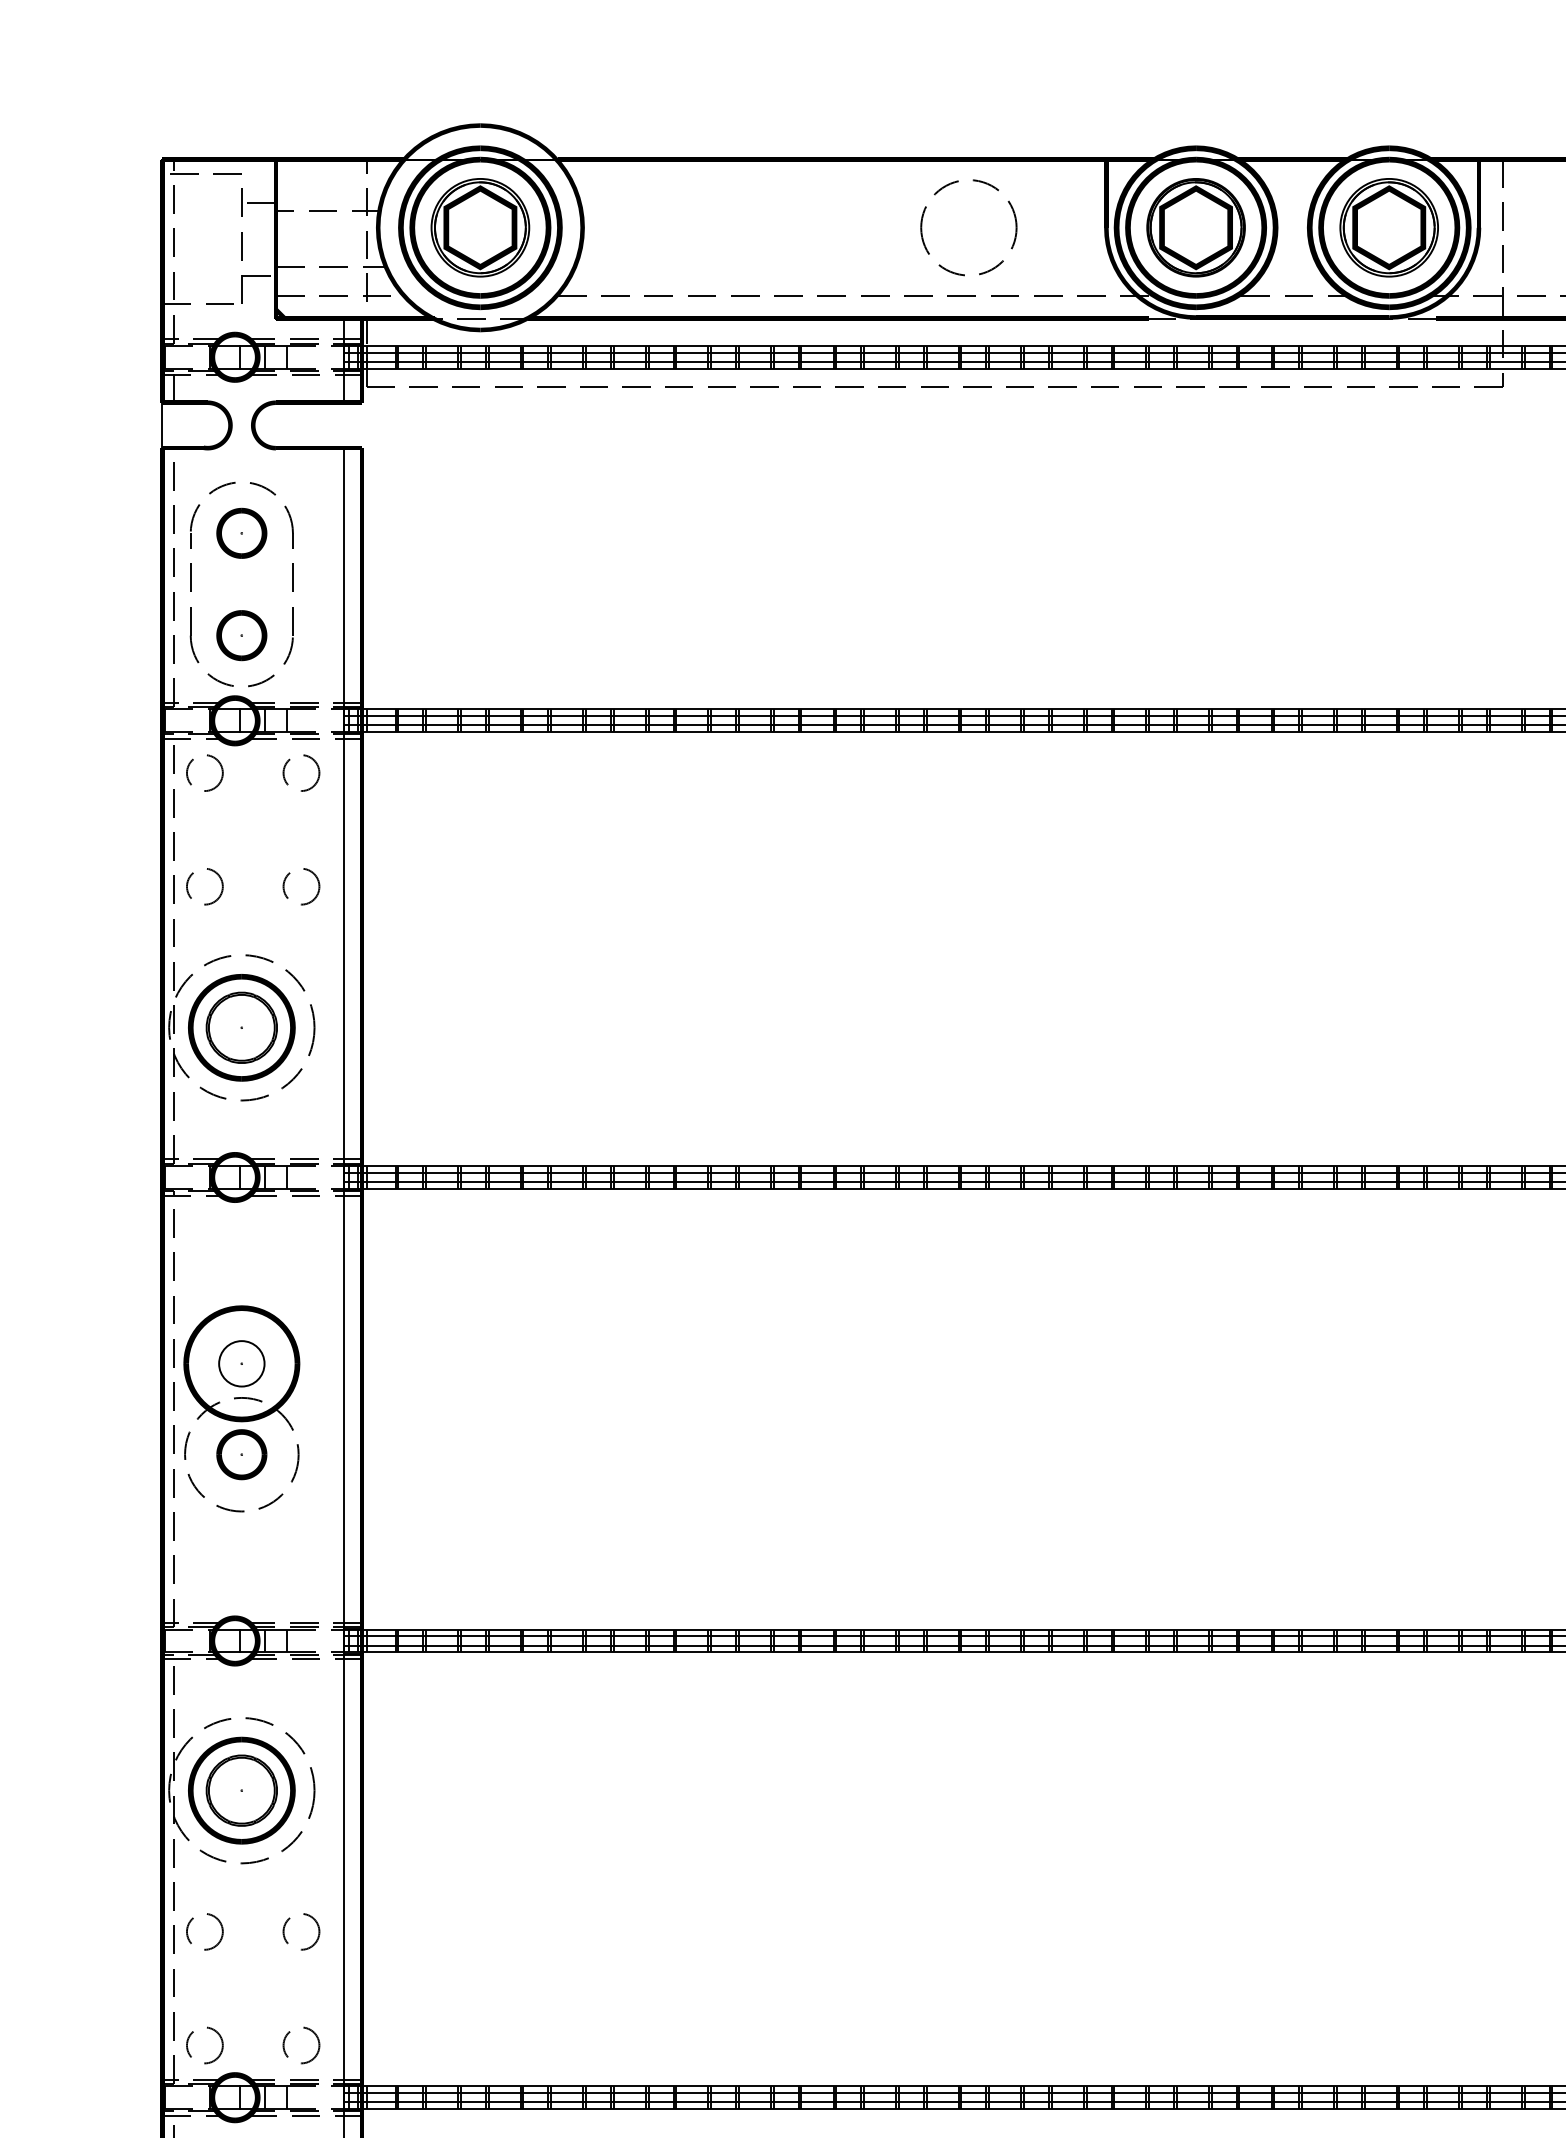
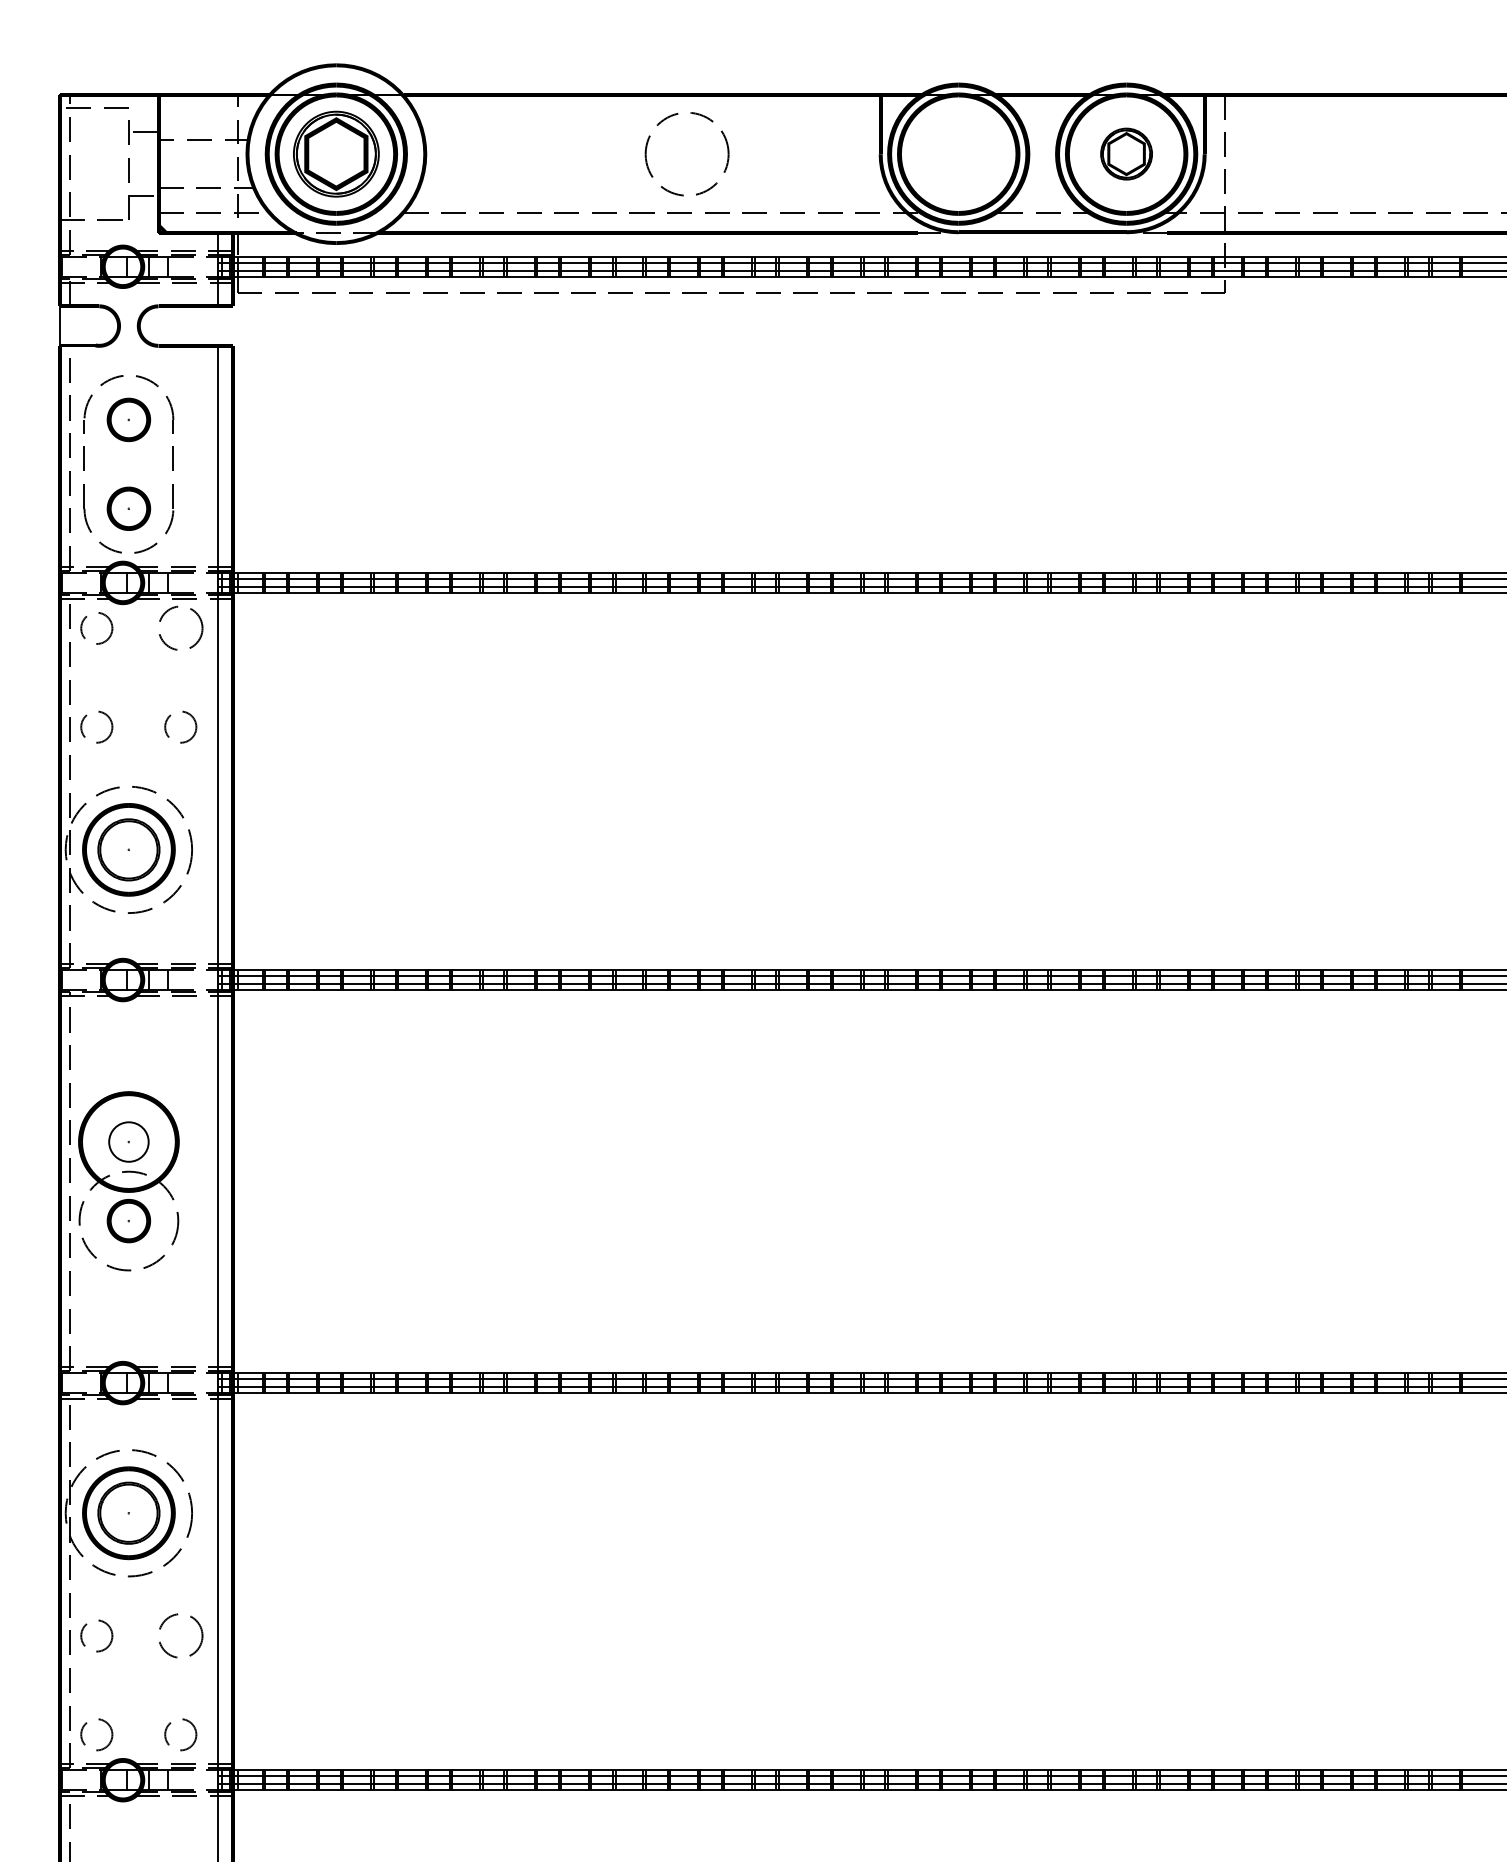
part: (1195, 226) -> (958, 153), removed
part: (1389, 226) -> (1126, 153), size x0.6
part: (929, 251) -> (652, 174), moved
circle: (301, 773) -> (180, 628), size x1.4
circle: (301, 1931) -> (180, 1635), size x1.4

